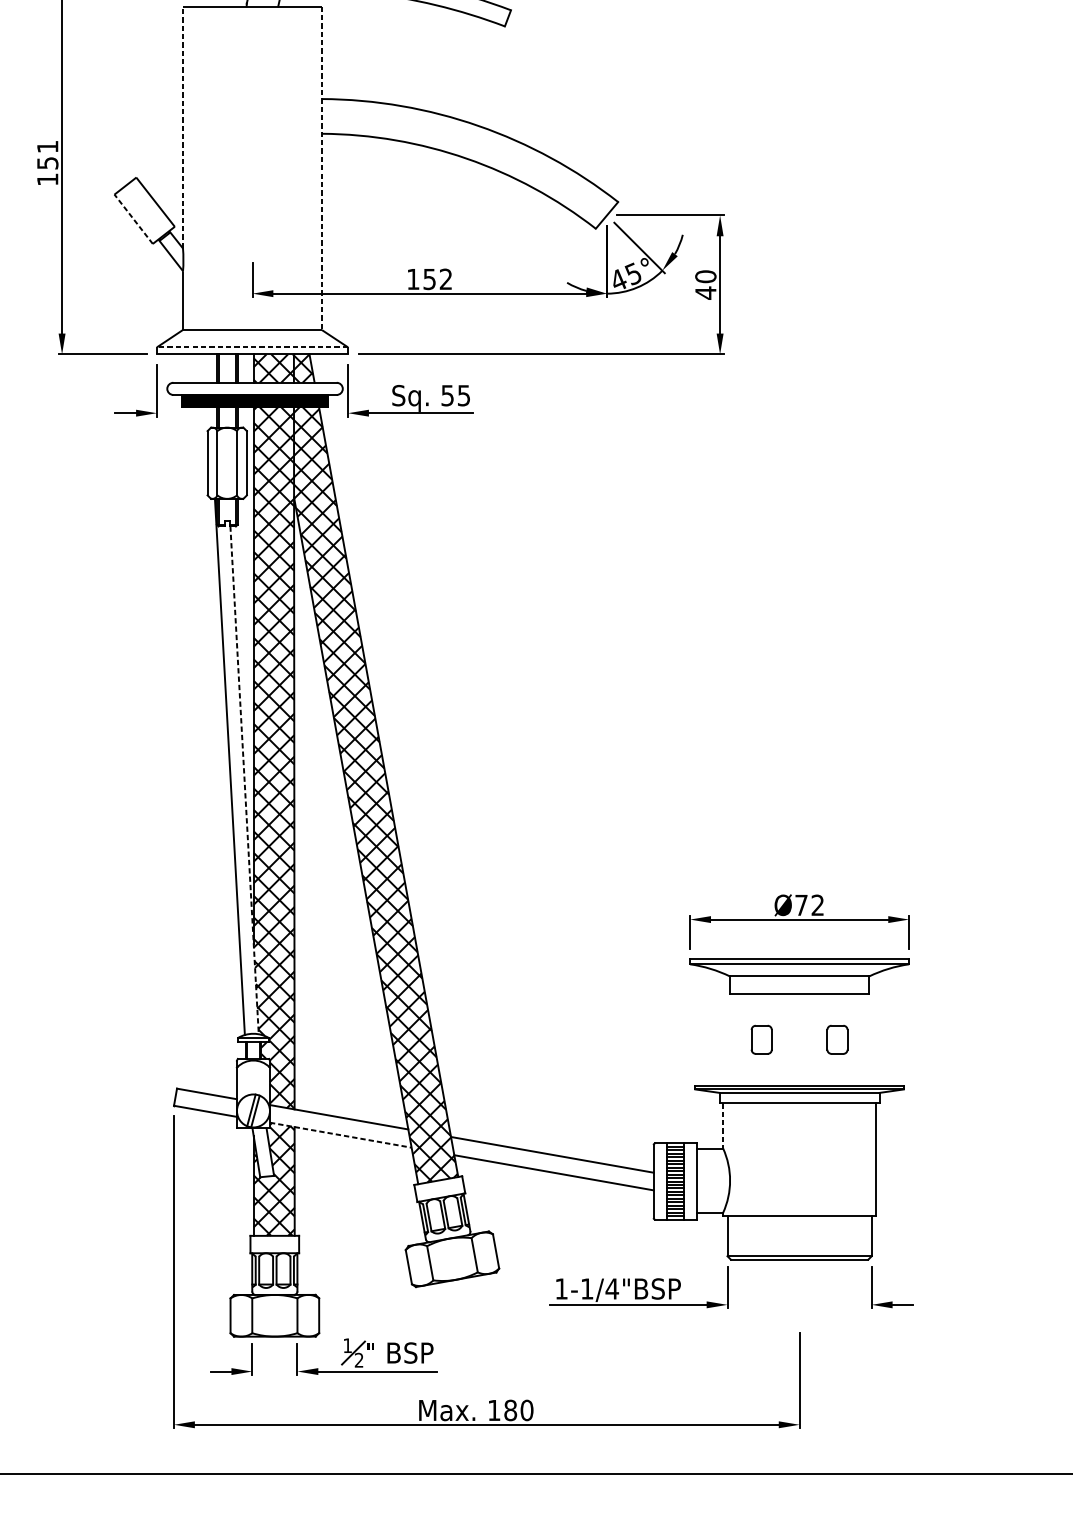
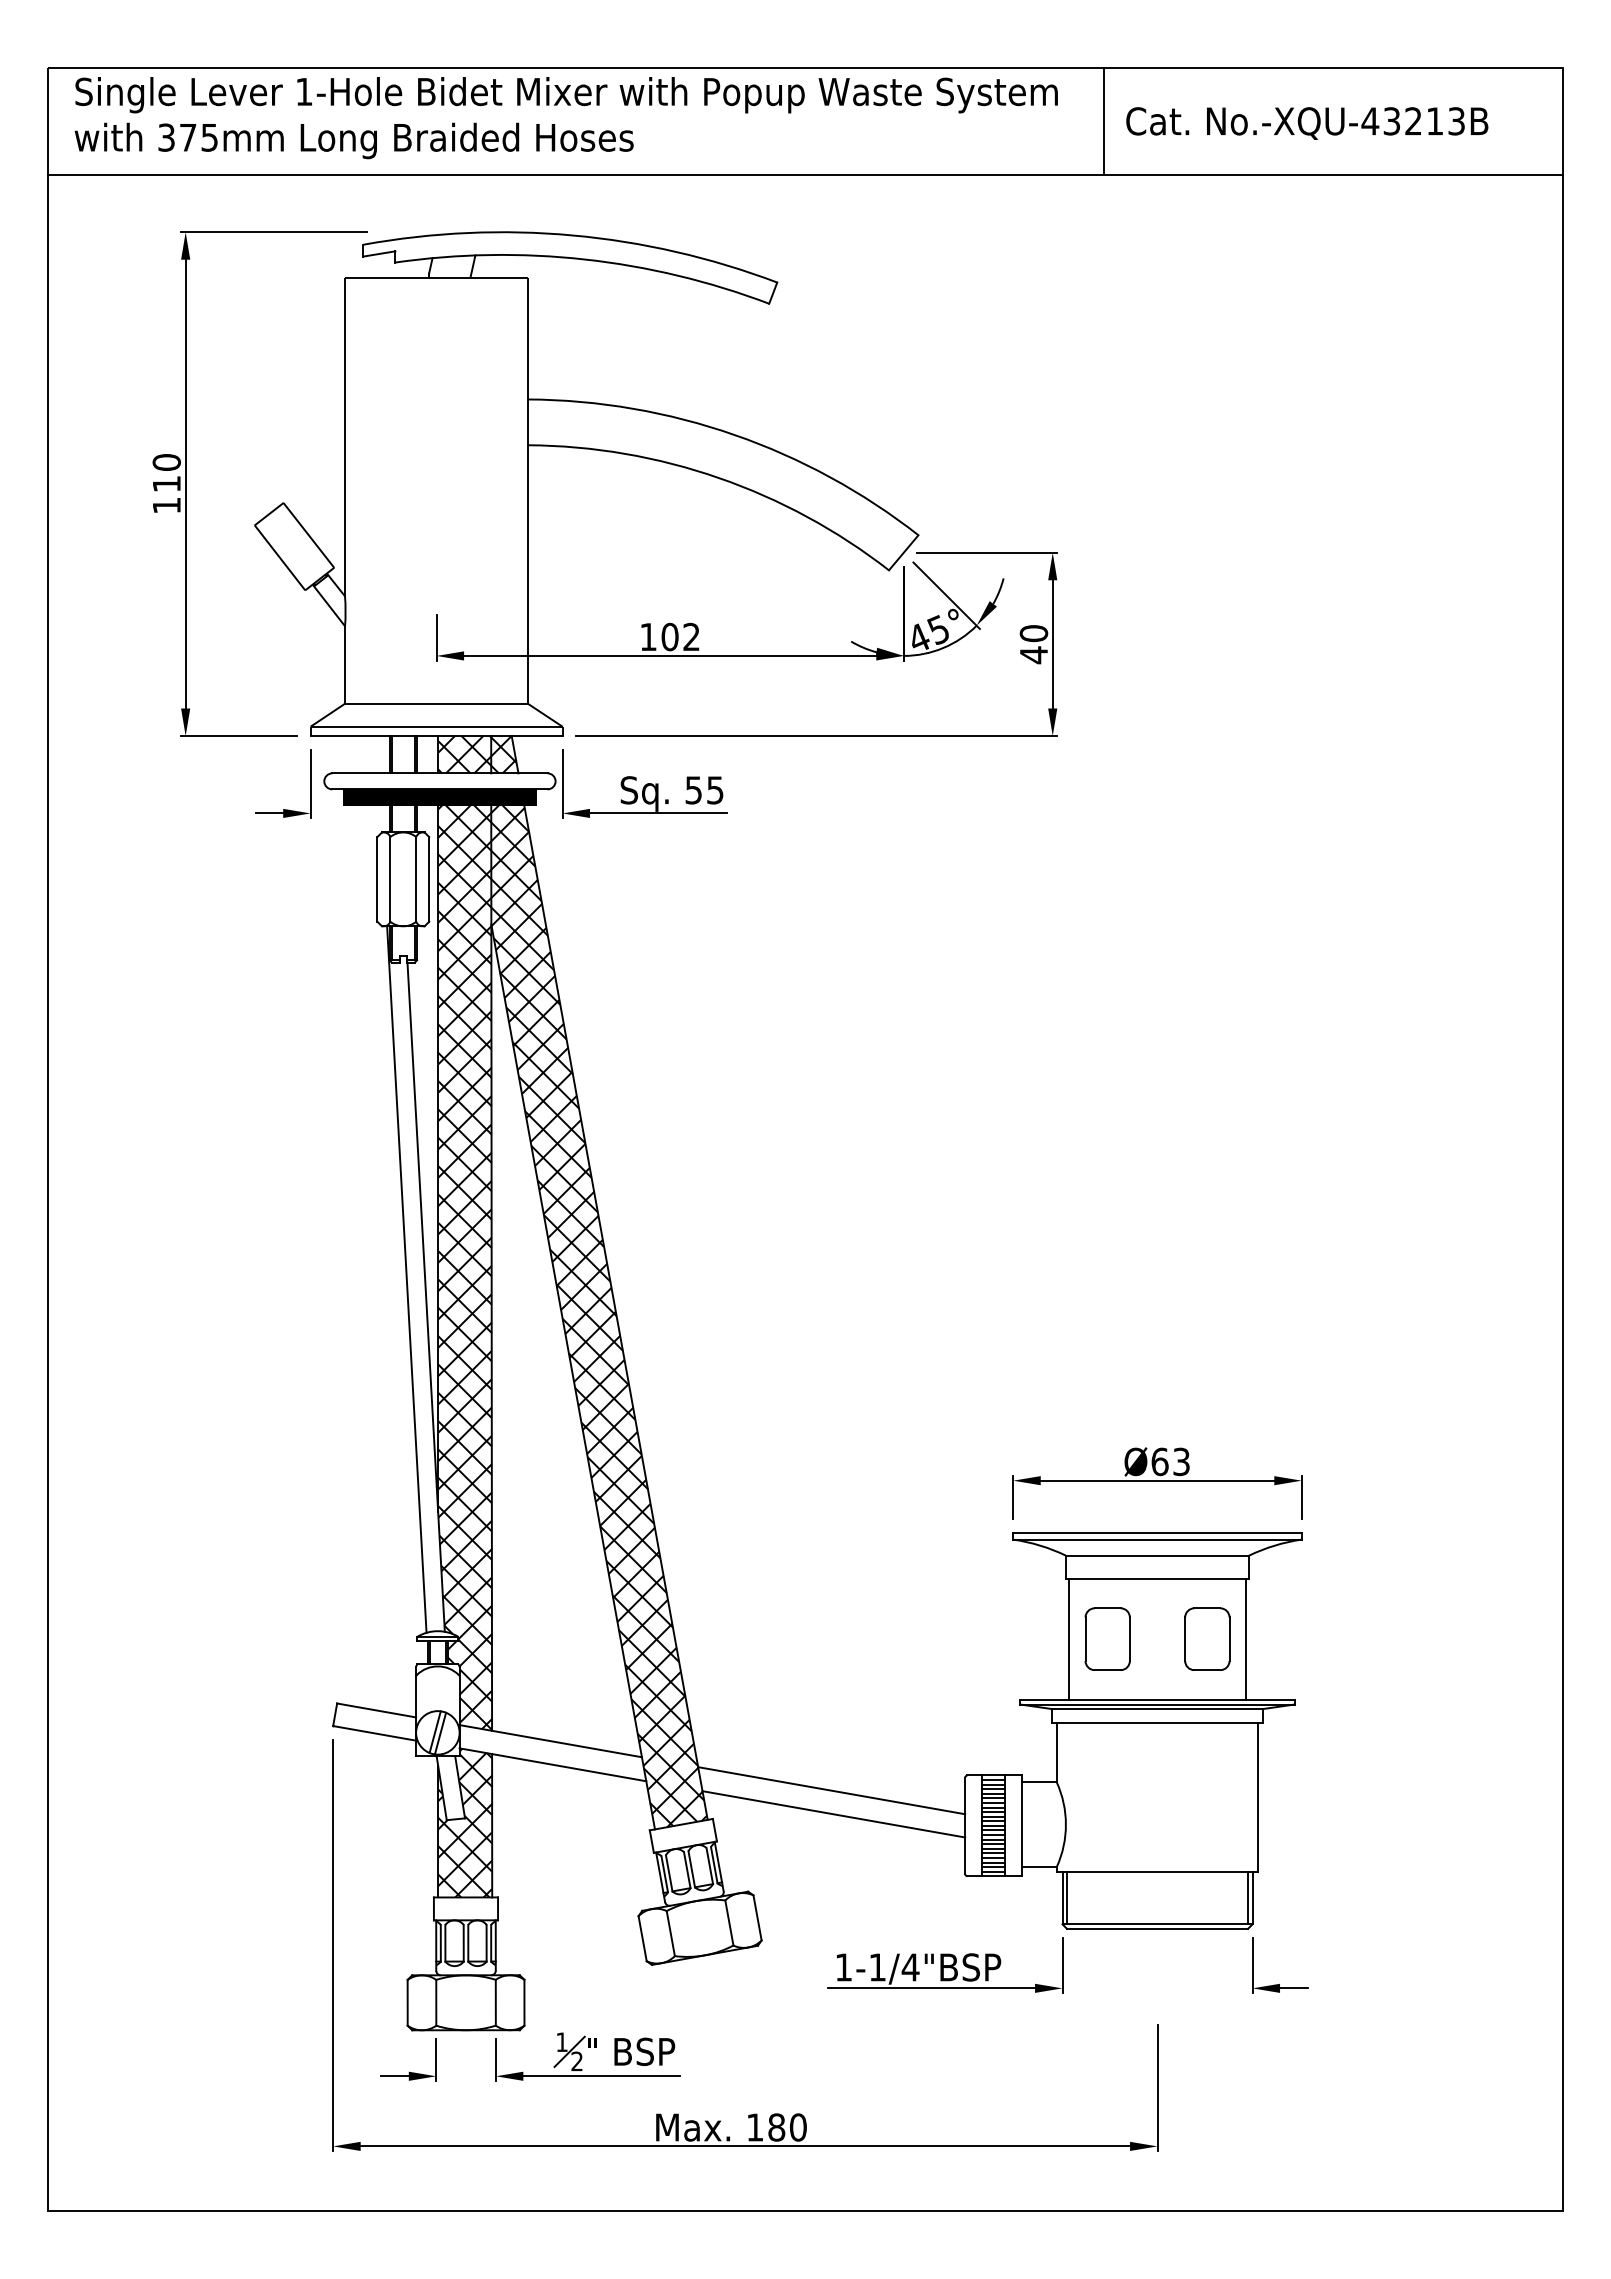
line: (182, 127) -> (344, 436), dashed -> solid
text: (47, 155) -> (166, 473), 151 -> 110
line: (322, 168) -> (528, 490), dashed -> solid
line: (133, 218) -> (279, 557), dashed -> solid
text: (429, 278) -> (669, 636), 152 -> 102
line: (252, 347) -> (436, 726), dashed -> solid
line: (244, 780) -> (426, 1297), dashed -> solid
text: (809, 905) -> (1170, 1461), Ø72 -> Ø63
line: (732, 1039) -> (1069, 1638), added
part: (761, 1039) -> (1107, 1638), size x1.67
part: (837, 1039) -> (1207, 1638), size x1.67
line: (866, 1039) -> (1245, 1638), added
line: (722, 1125) -> (1056, 1752), dashed -> solid
line: (340, 1134) -> (552, 1764), dashed -> solid
line: (730, 1235) -> (1066, 1897), added
line: (868, 1235) -> (1248, 1897), added

